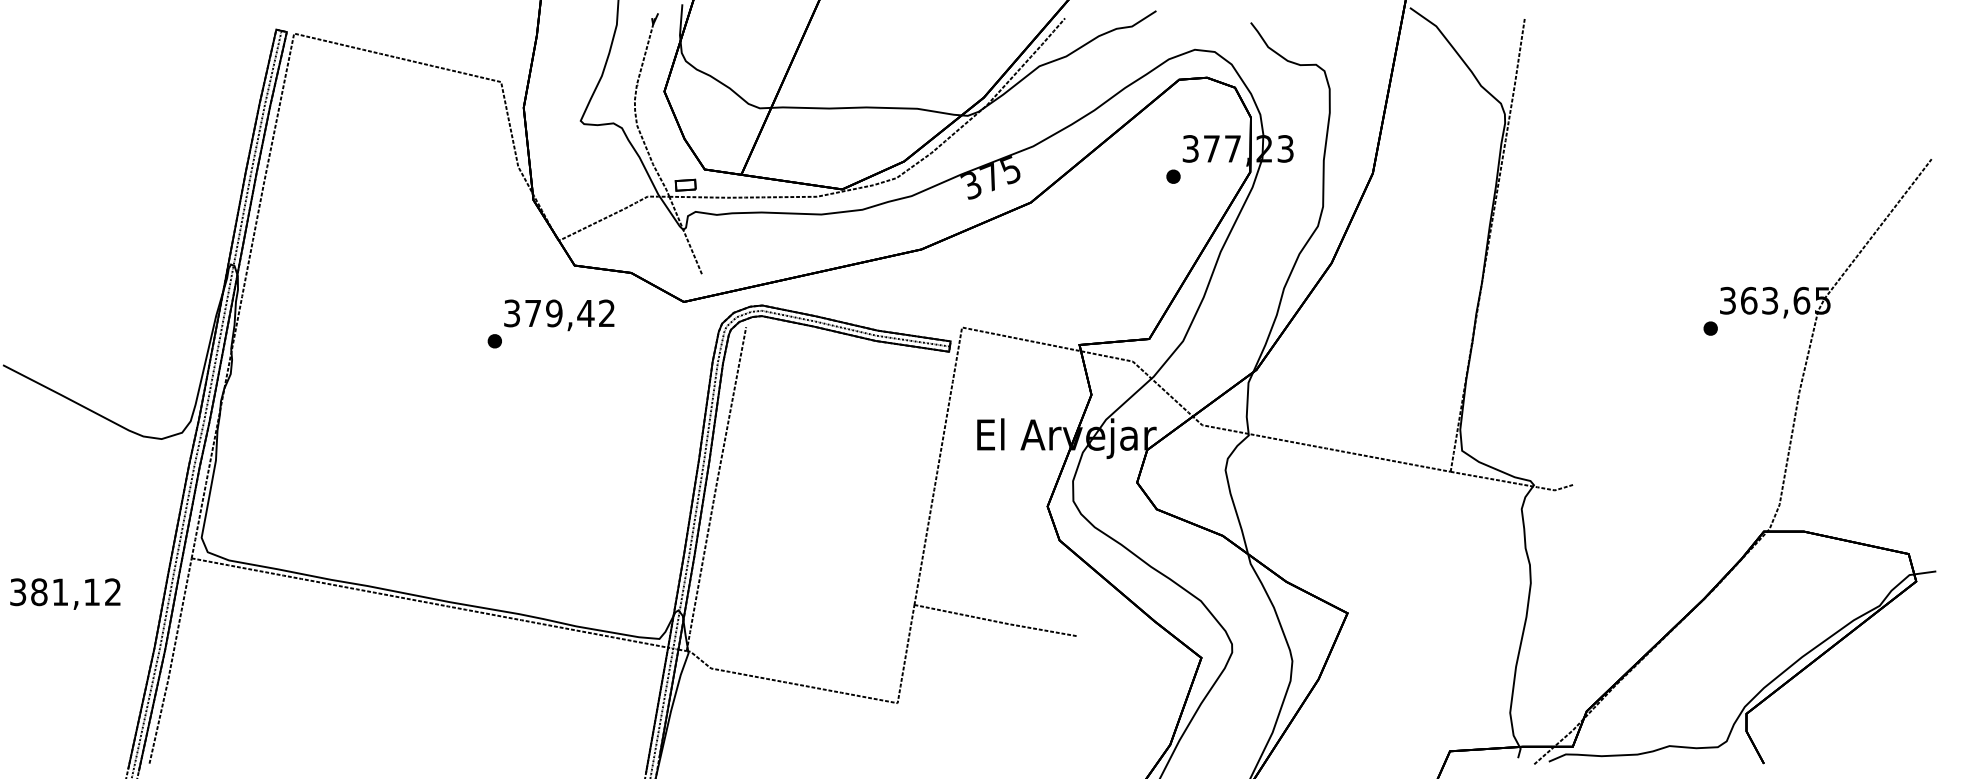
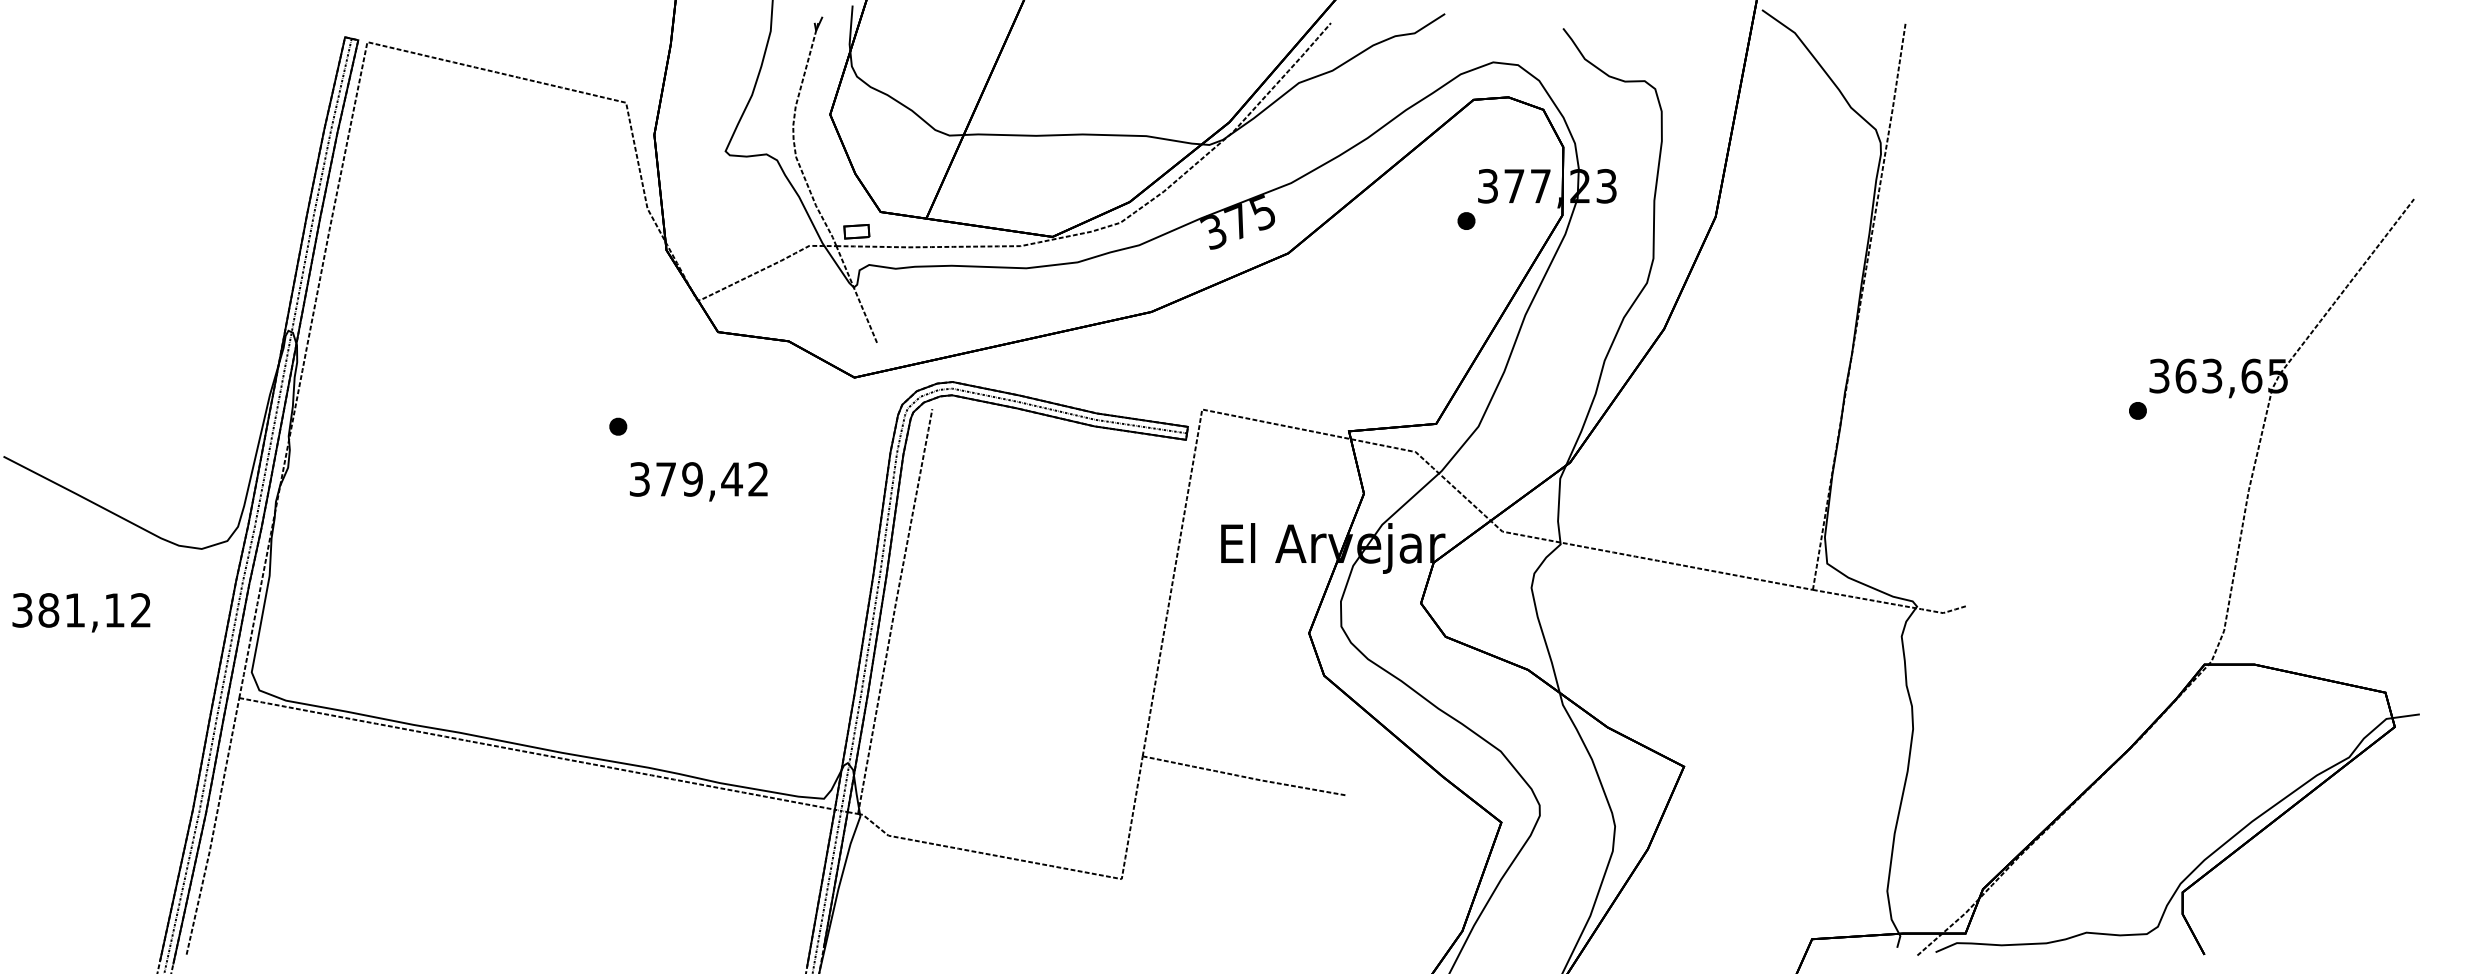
text: (559, 315) -> (699, 482), moved
text: (65, 593) -> (81, 611), moved

